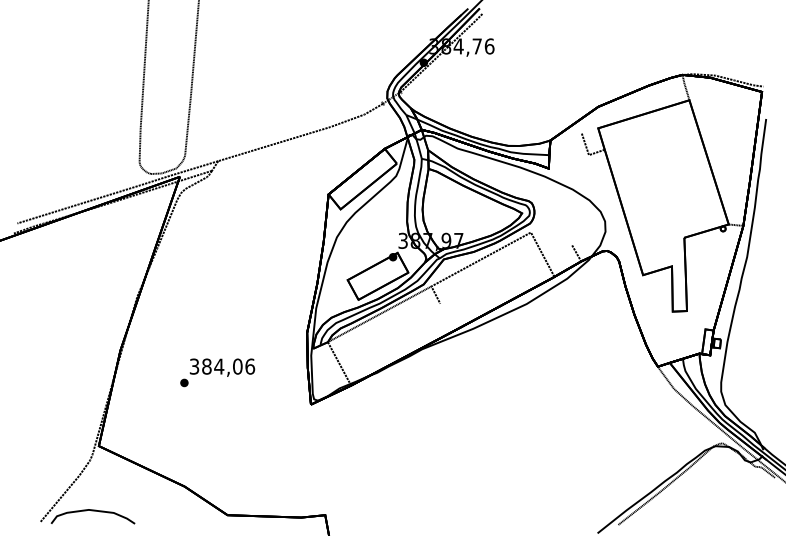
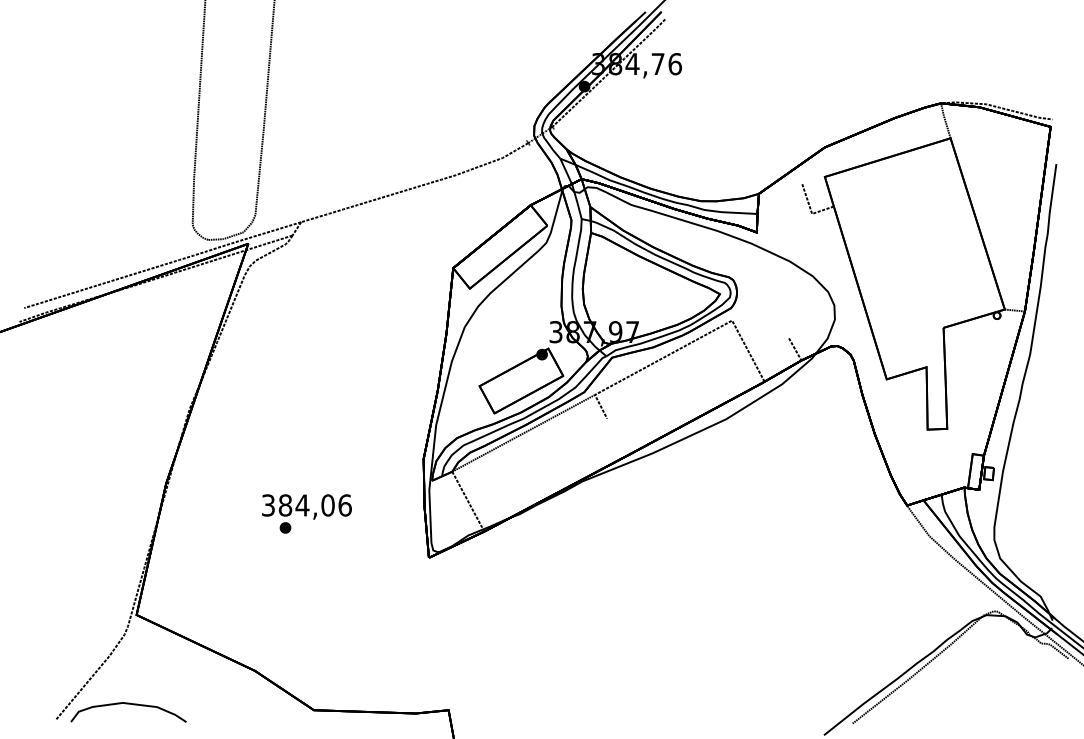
part: (184, 382) -> (285, 527), moved

